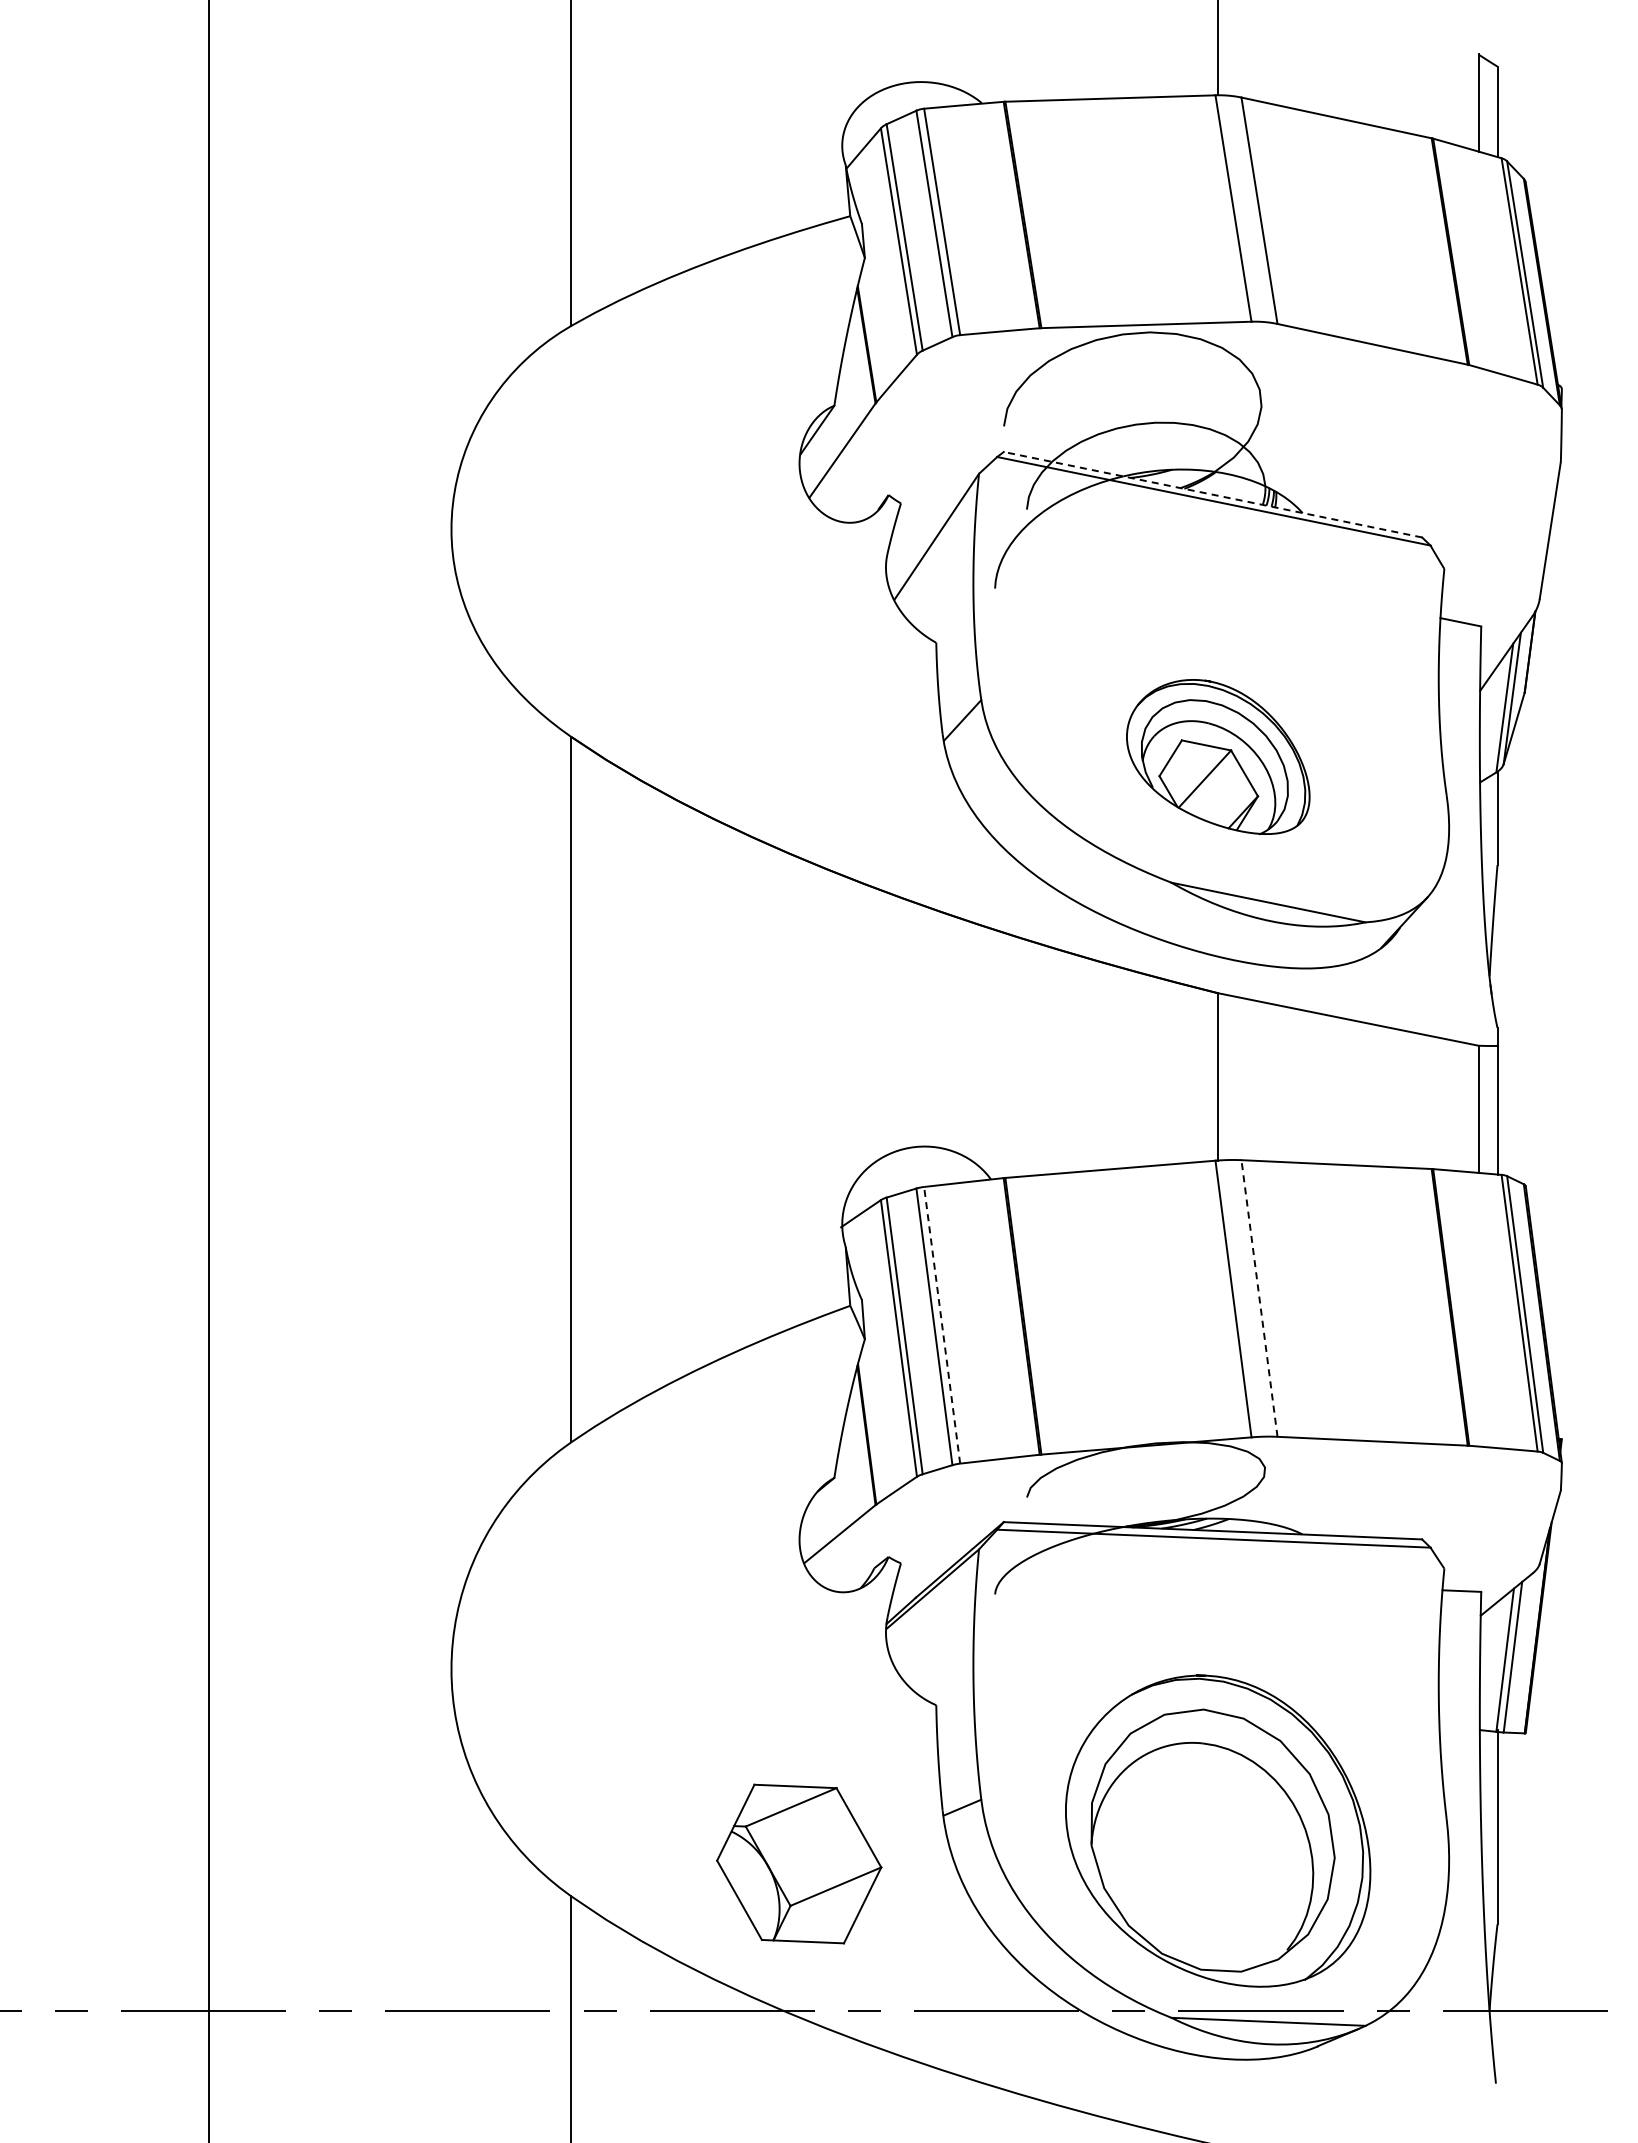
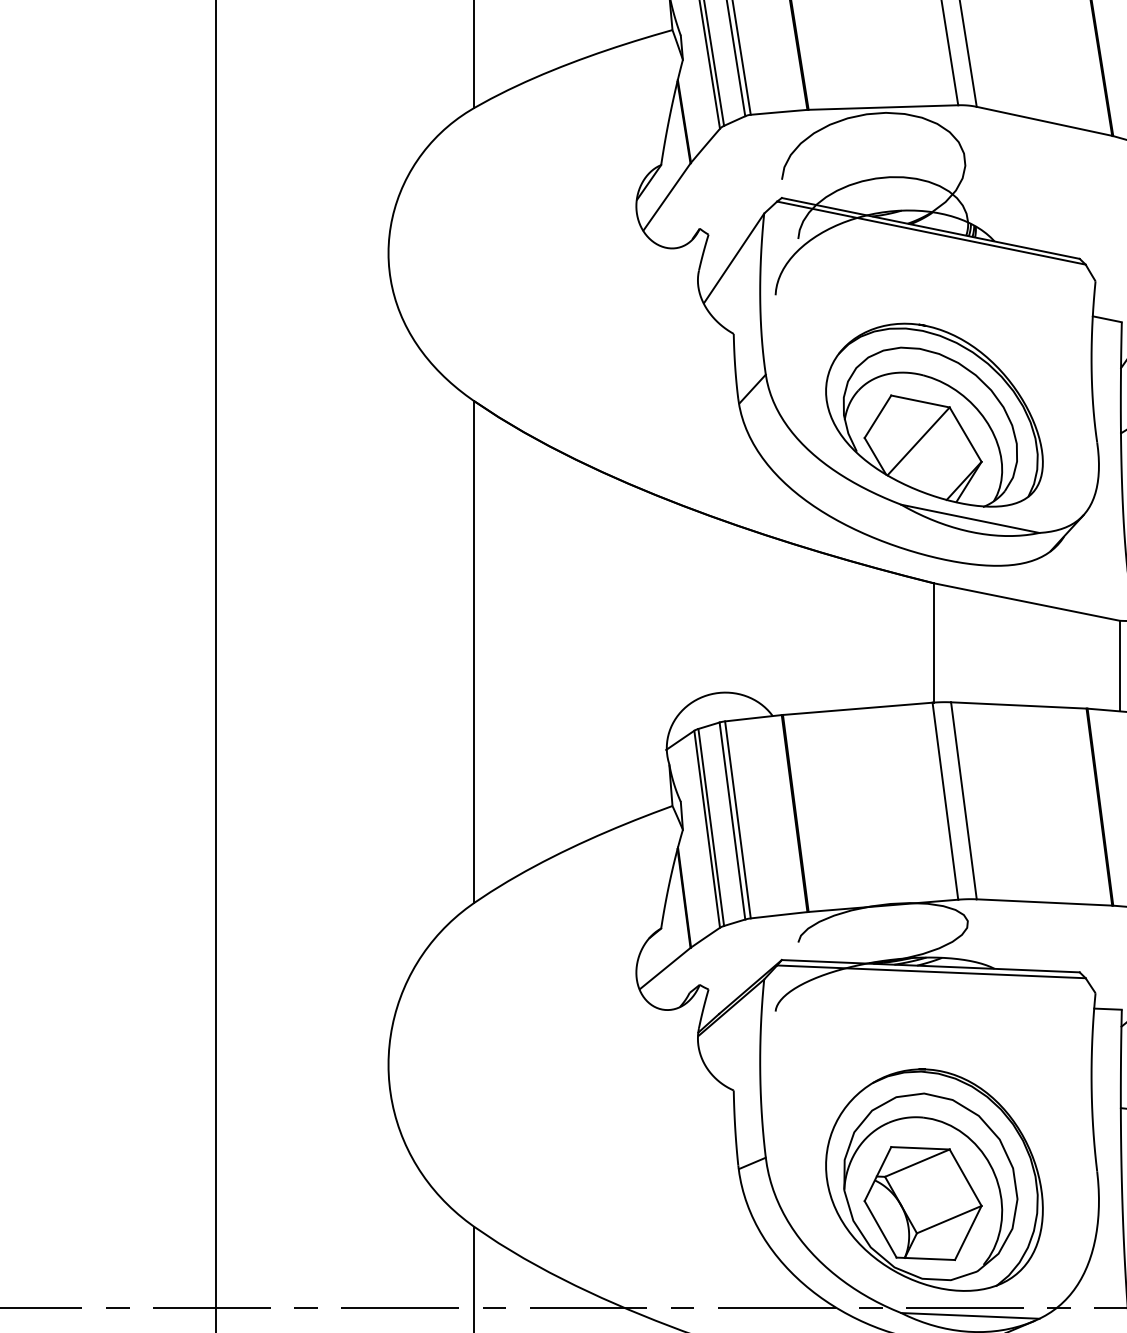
line: (1212, 494) -> (930, 228), dashed -> solid
part: (1218, 756) -> (934, 414), size x1.67
line: (1259, 1298) -> (963, 800), dashed -> solid
line: (942, 1324) -> (738, 819), dashed -> solid
part: (799, 1863) -> (923, 1203), moved

